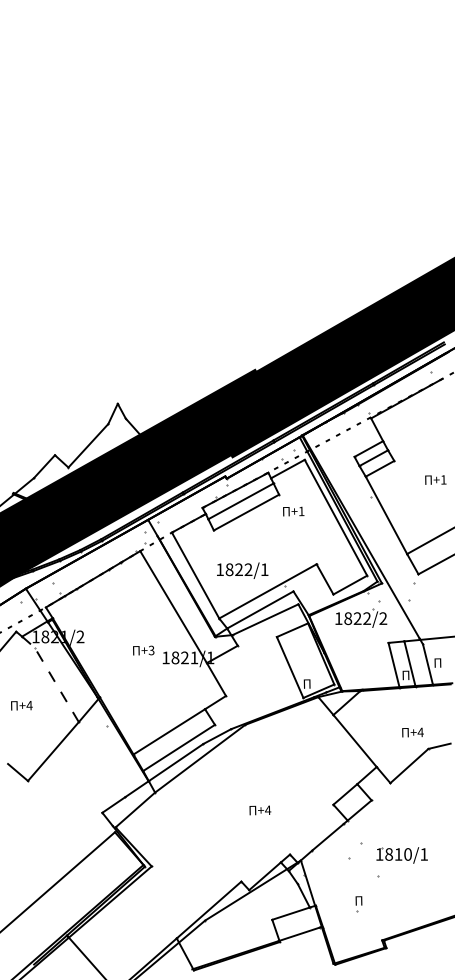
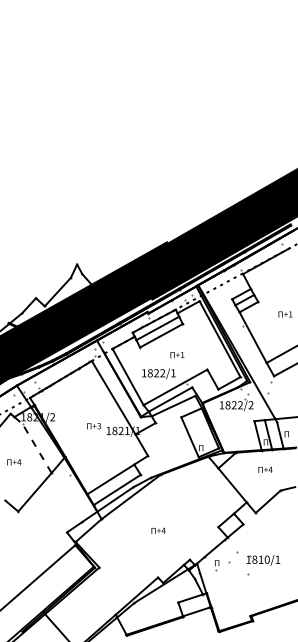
text: (293, 512) -> (177, 355), moved
text: (412, 731) -> (265, 469), moved
text: (260, 809) -> (158, 530), moved
part: (359, 904) -> (217, 565), moved

